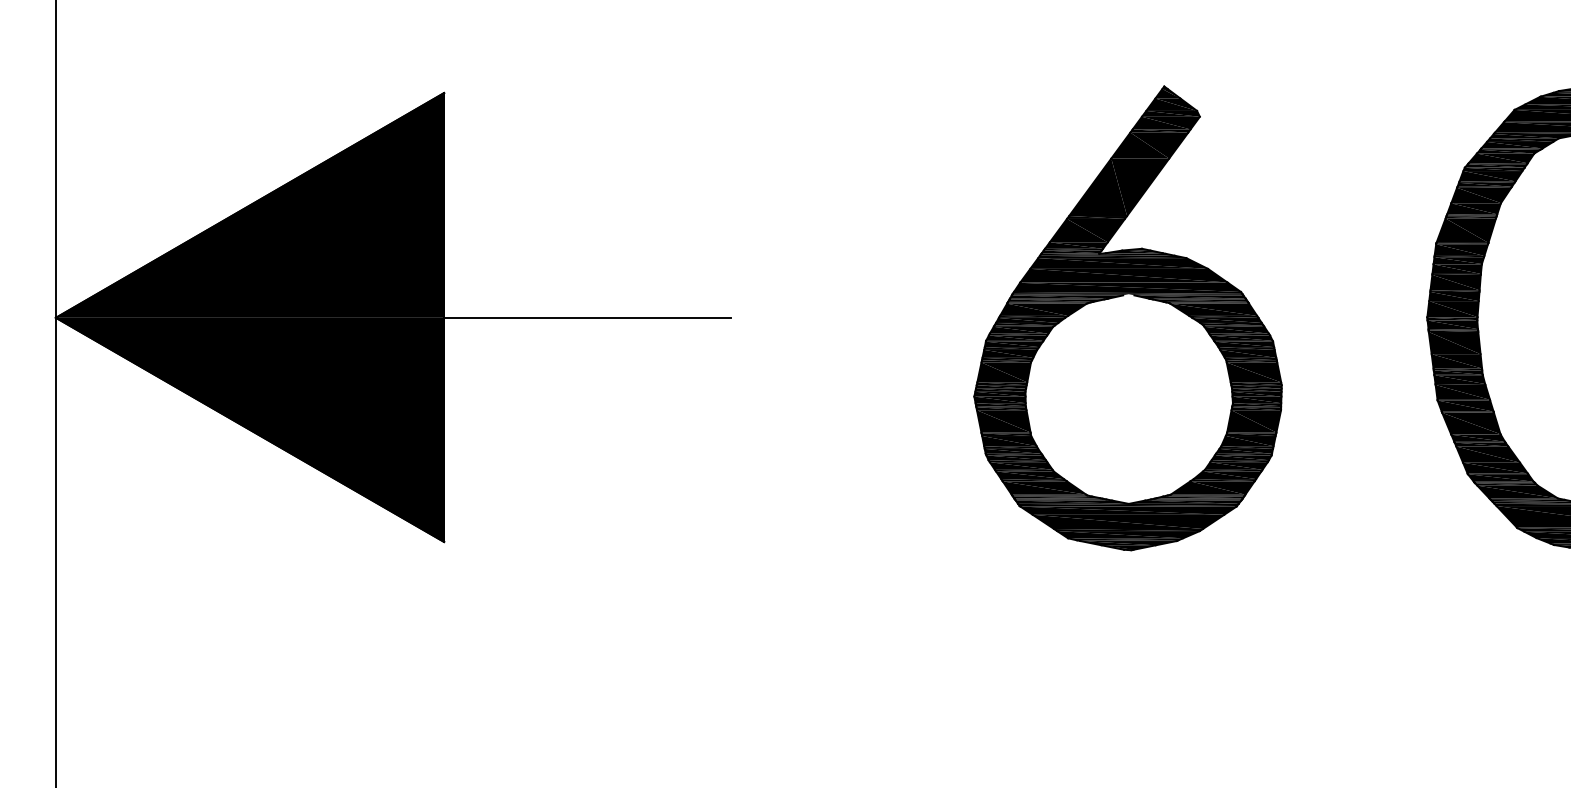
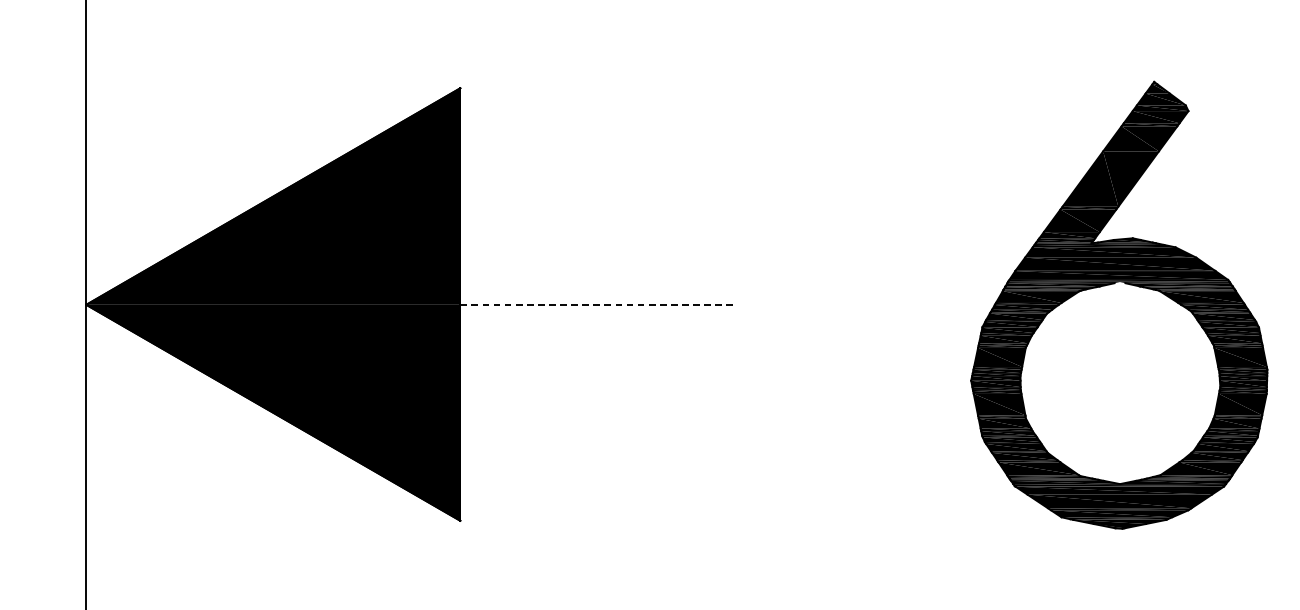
line: (588, 317) -> (599, 304), solid -> dashed

